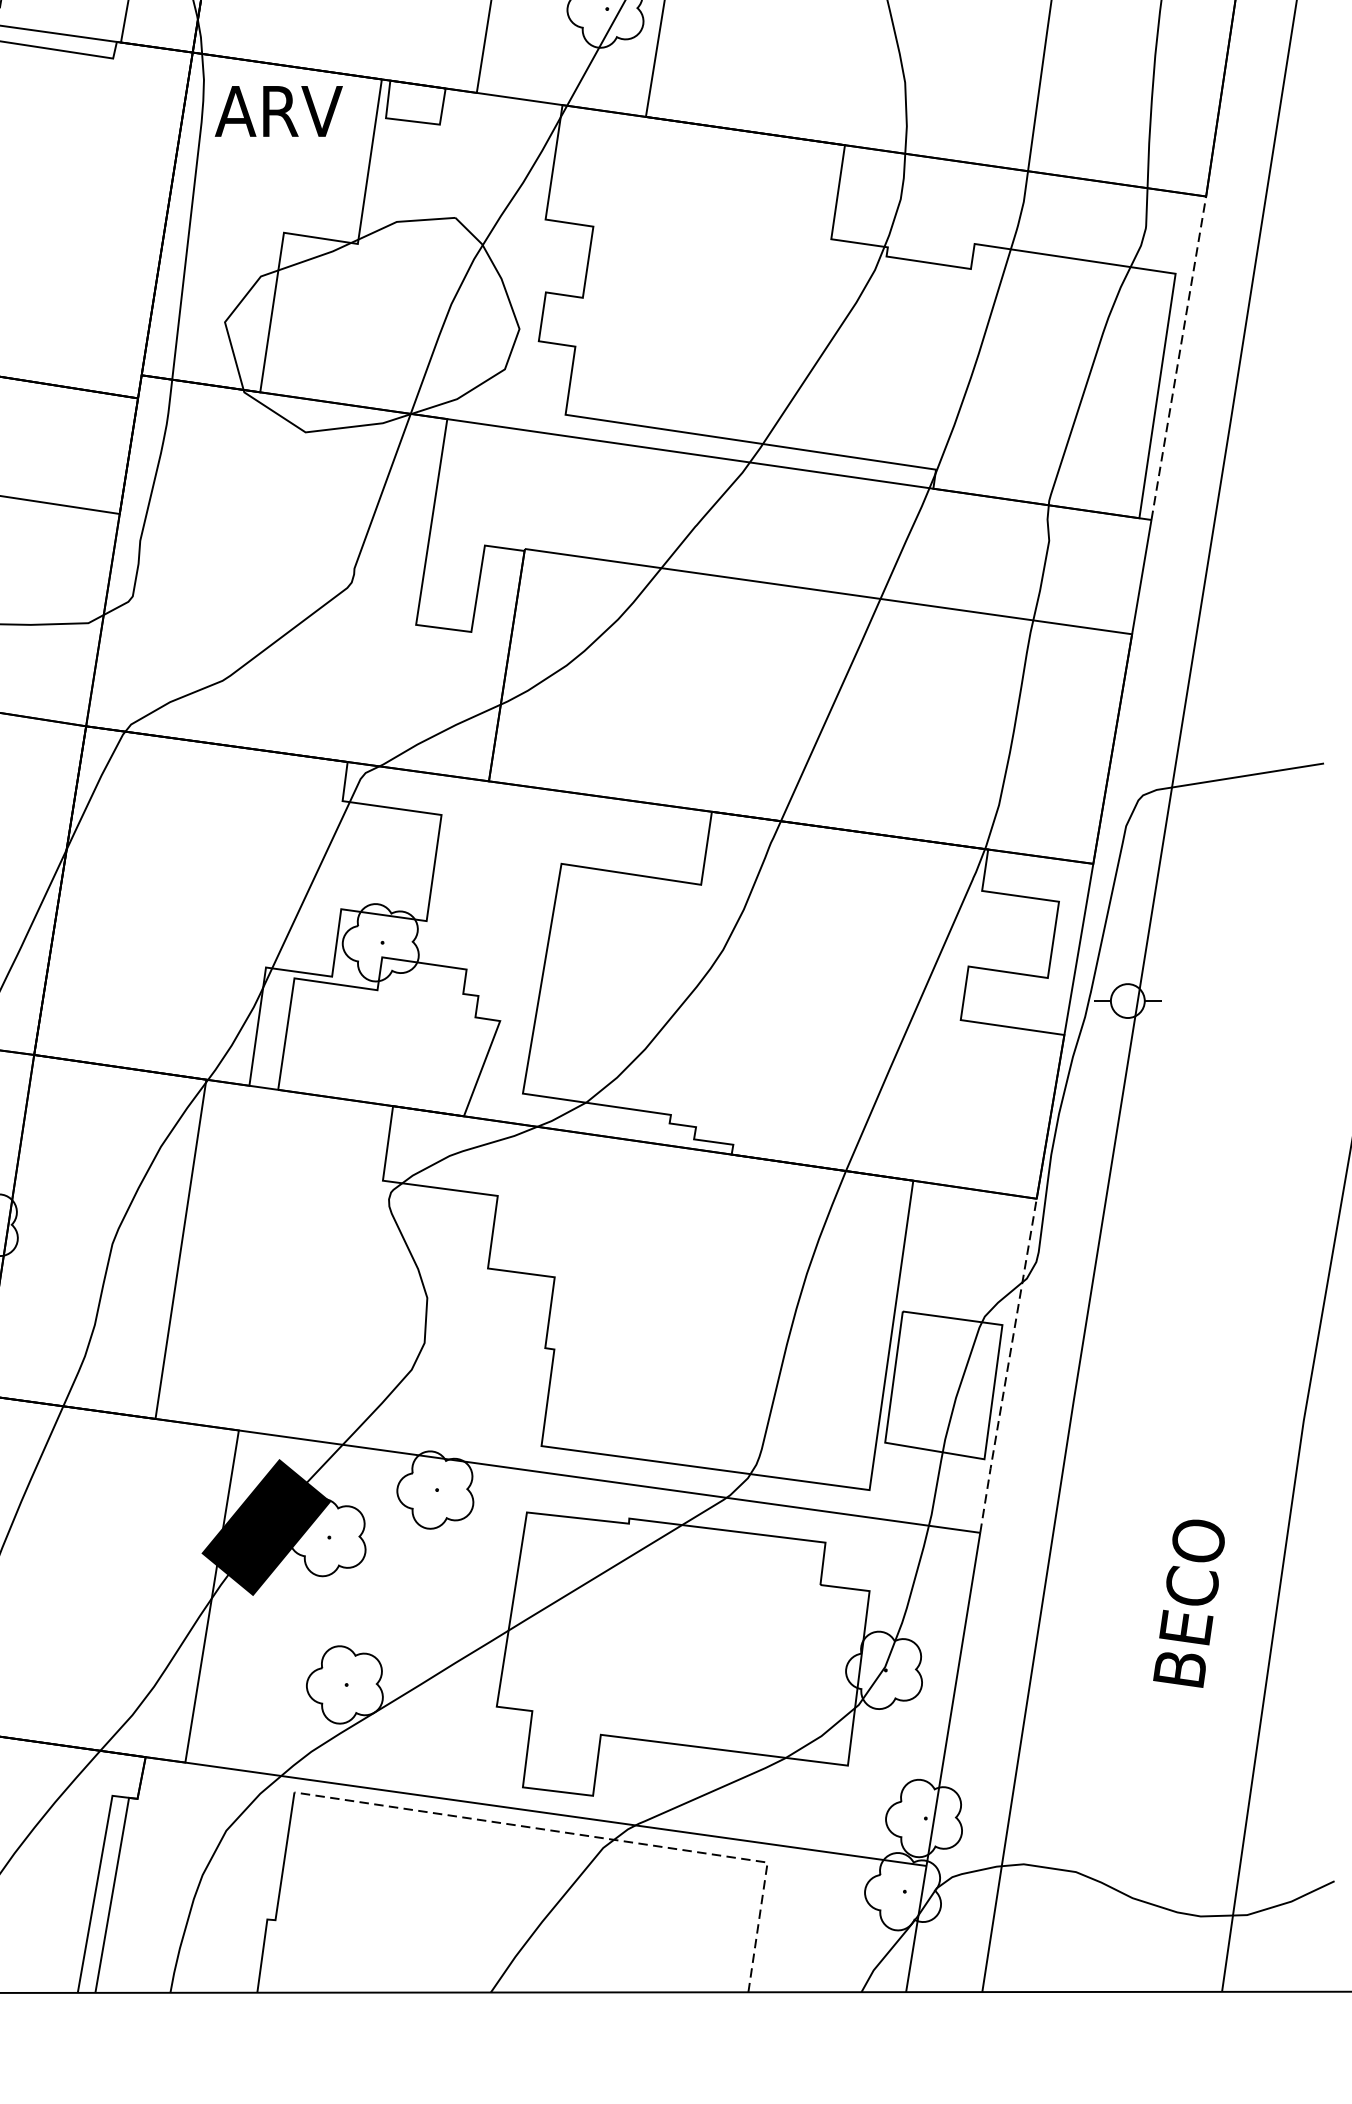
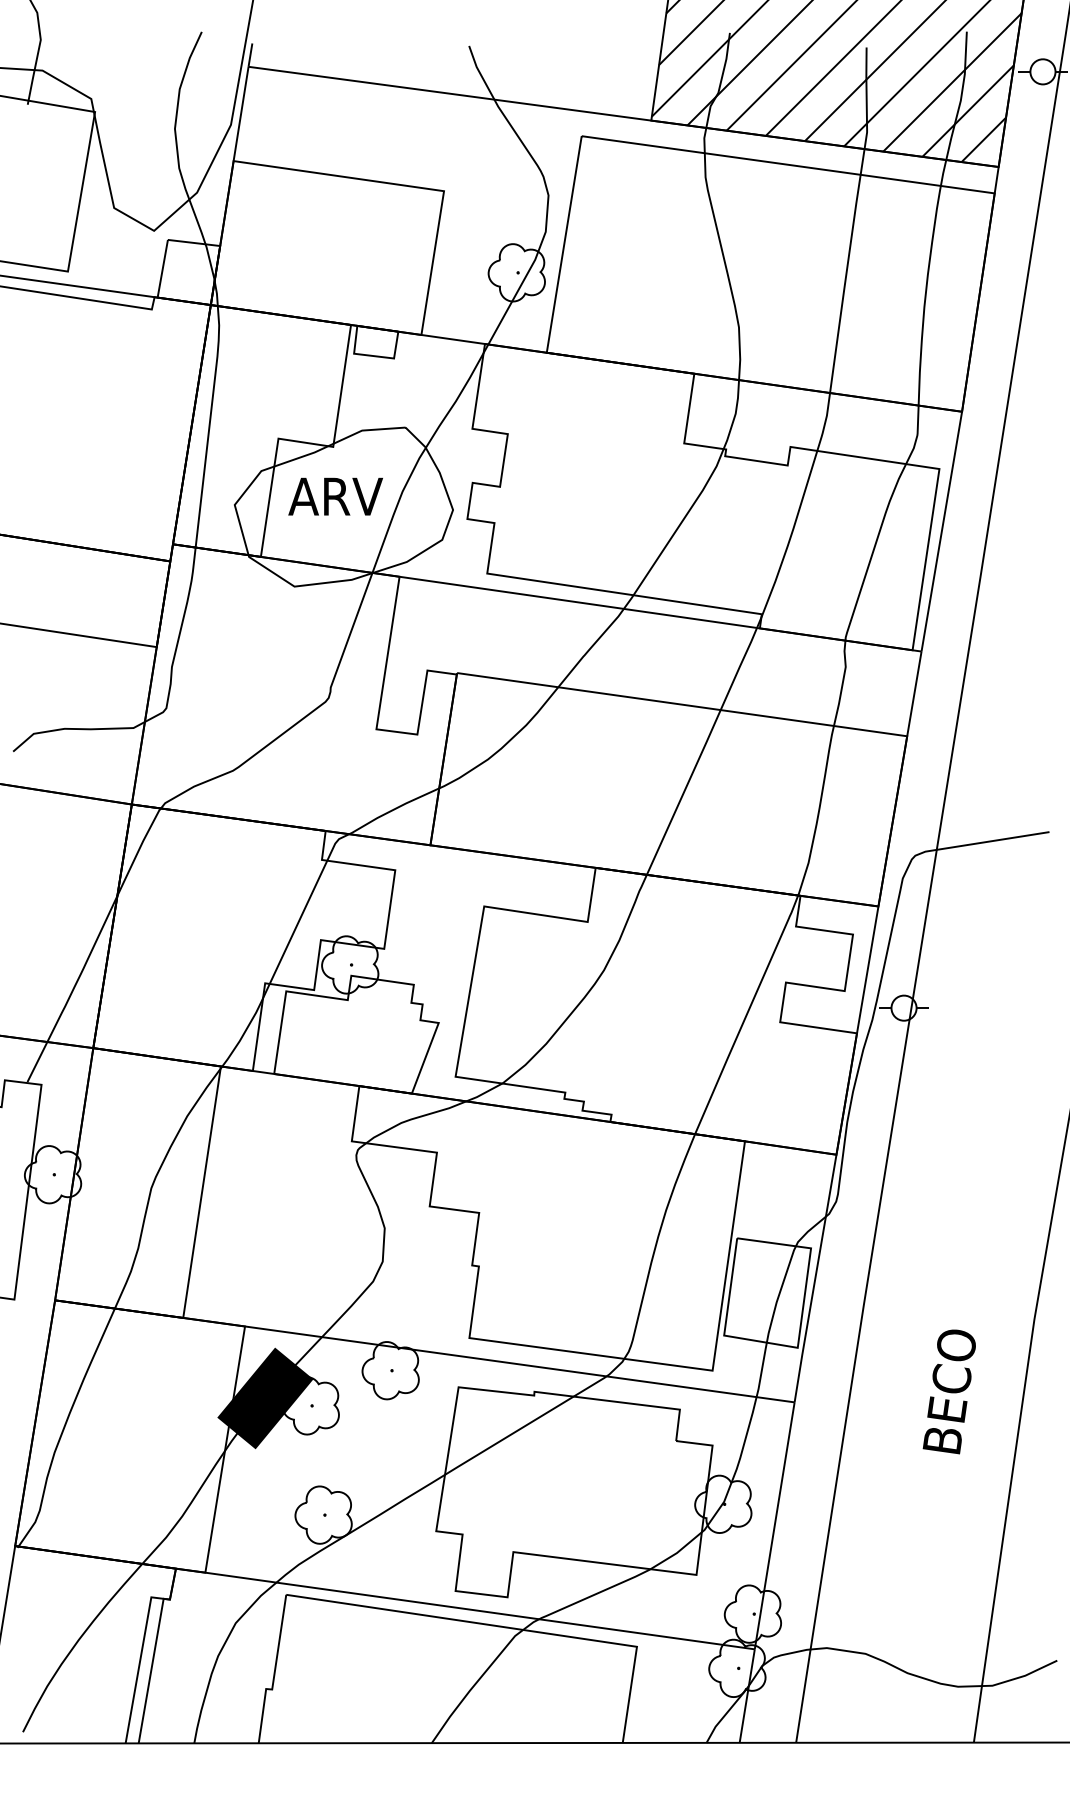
text: (278, 111) -> (335, 496), moved
line: (1178, 358) -> (941, 531), dashed -> solid
line: (1008, 1367) -> (815, 1279), dashed -> solid
text: (1187, 1603) -> (948, 1391), moved
line: (596, 1837) -> (510, 1628), dashed -> solid

